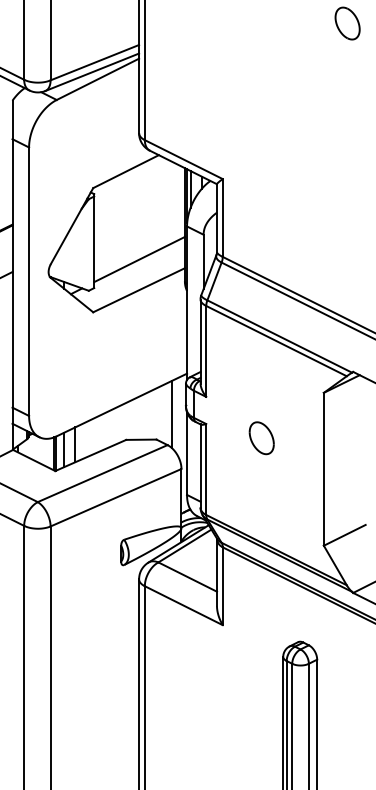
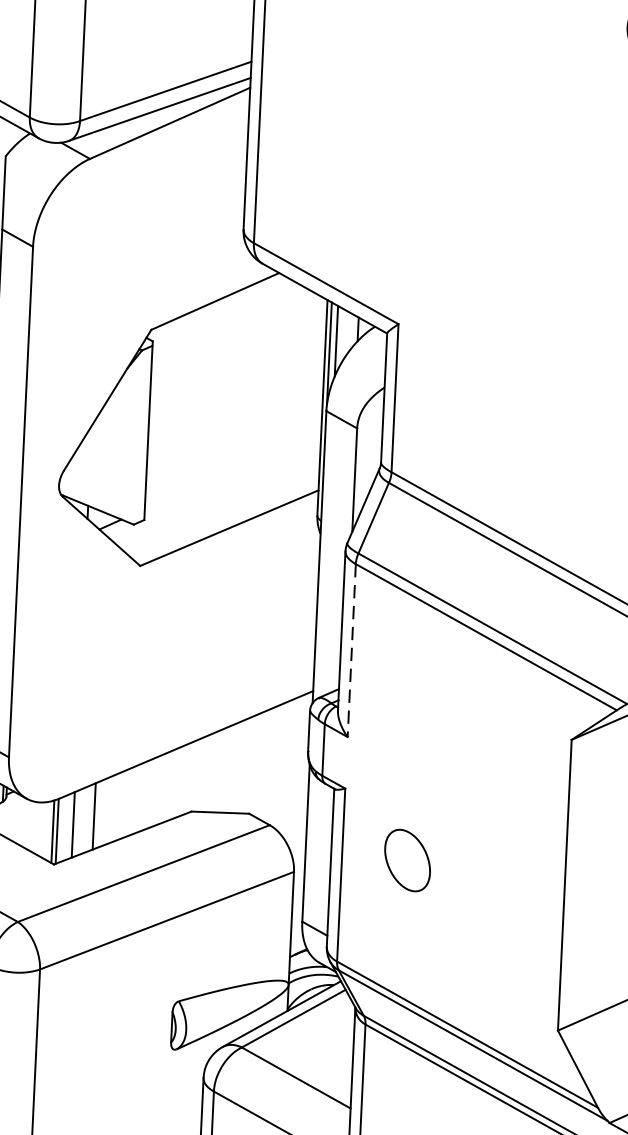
line: (139, 259) -> (233, 469), removed
line: (206, 351) -> (352, 650), solid -> dashed
line: (171, 414) -> (279, 767), removed
part: (261, 438) -> (407, 861), moved

